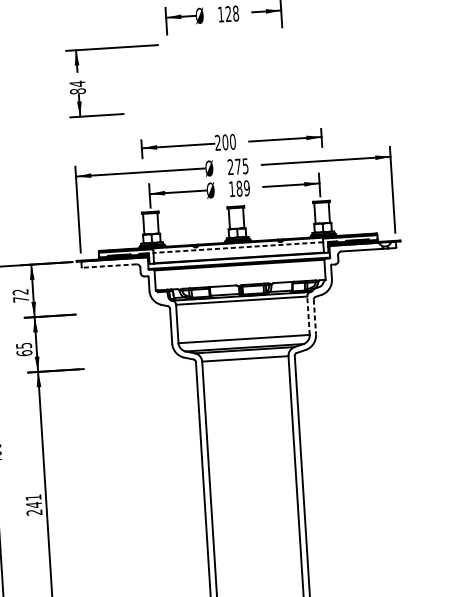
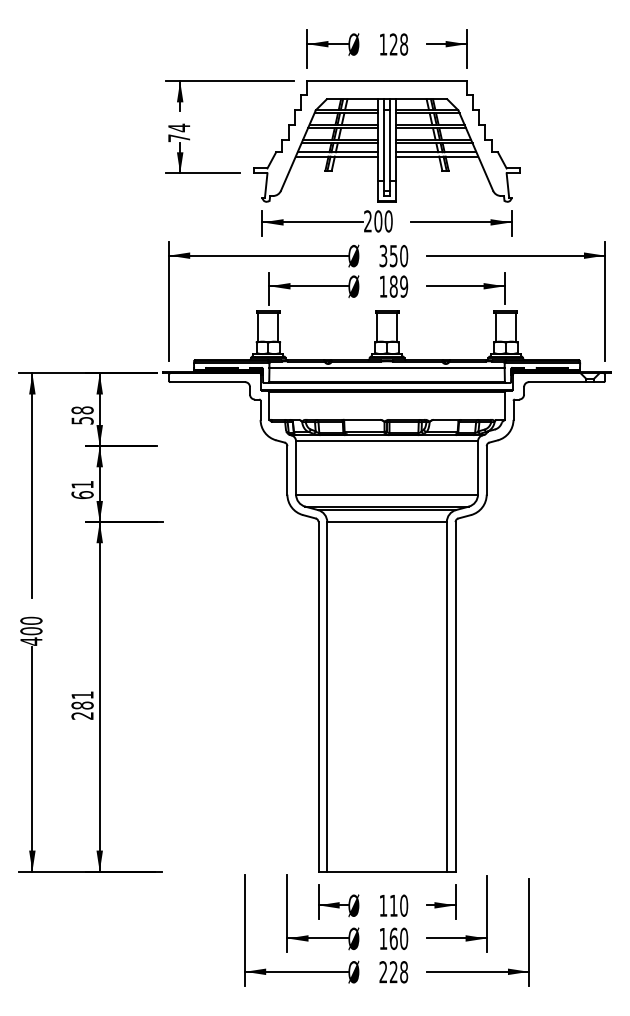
part: (227, 84) -> (386, 141), added
text: (78, 91) -> (179, 138), 84 -> 74
text: (237, 167) -> (393, 256), 275 -> 350
line: (238, 247) -> (387, 367), dashed -> solid
line: (109, 266) -> (207, 382), dashed -> solid
text: (20, 295) -> (82, 415), 72 -> 58
line: (308, 316) -> (478, 468), dashed -> solid
line: (314, 317) -> (486, 470), dashed -> solid
text: (23, 345) -> (82, 484), 65 -> 61
text: (33, 505) -> (82, 705), 241 -> 281

